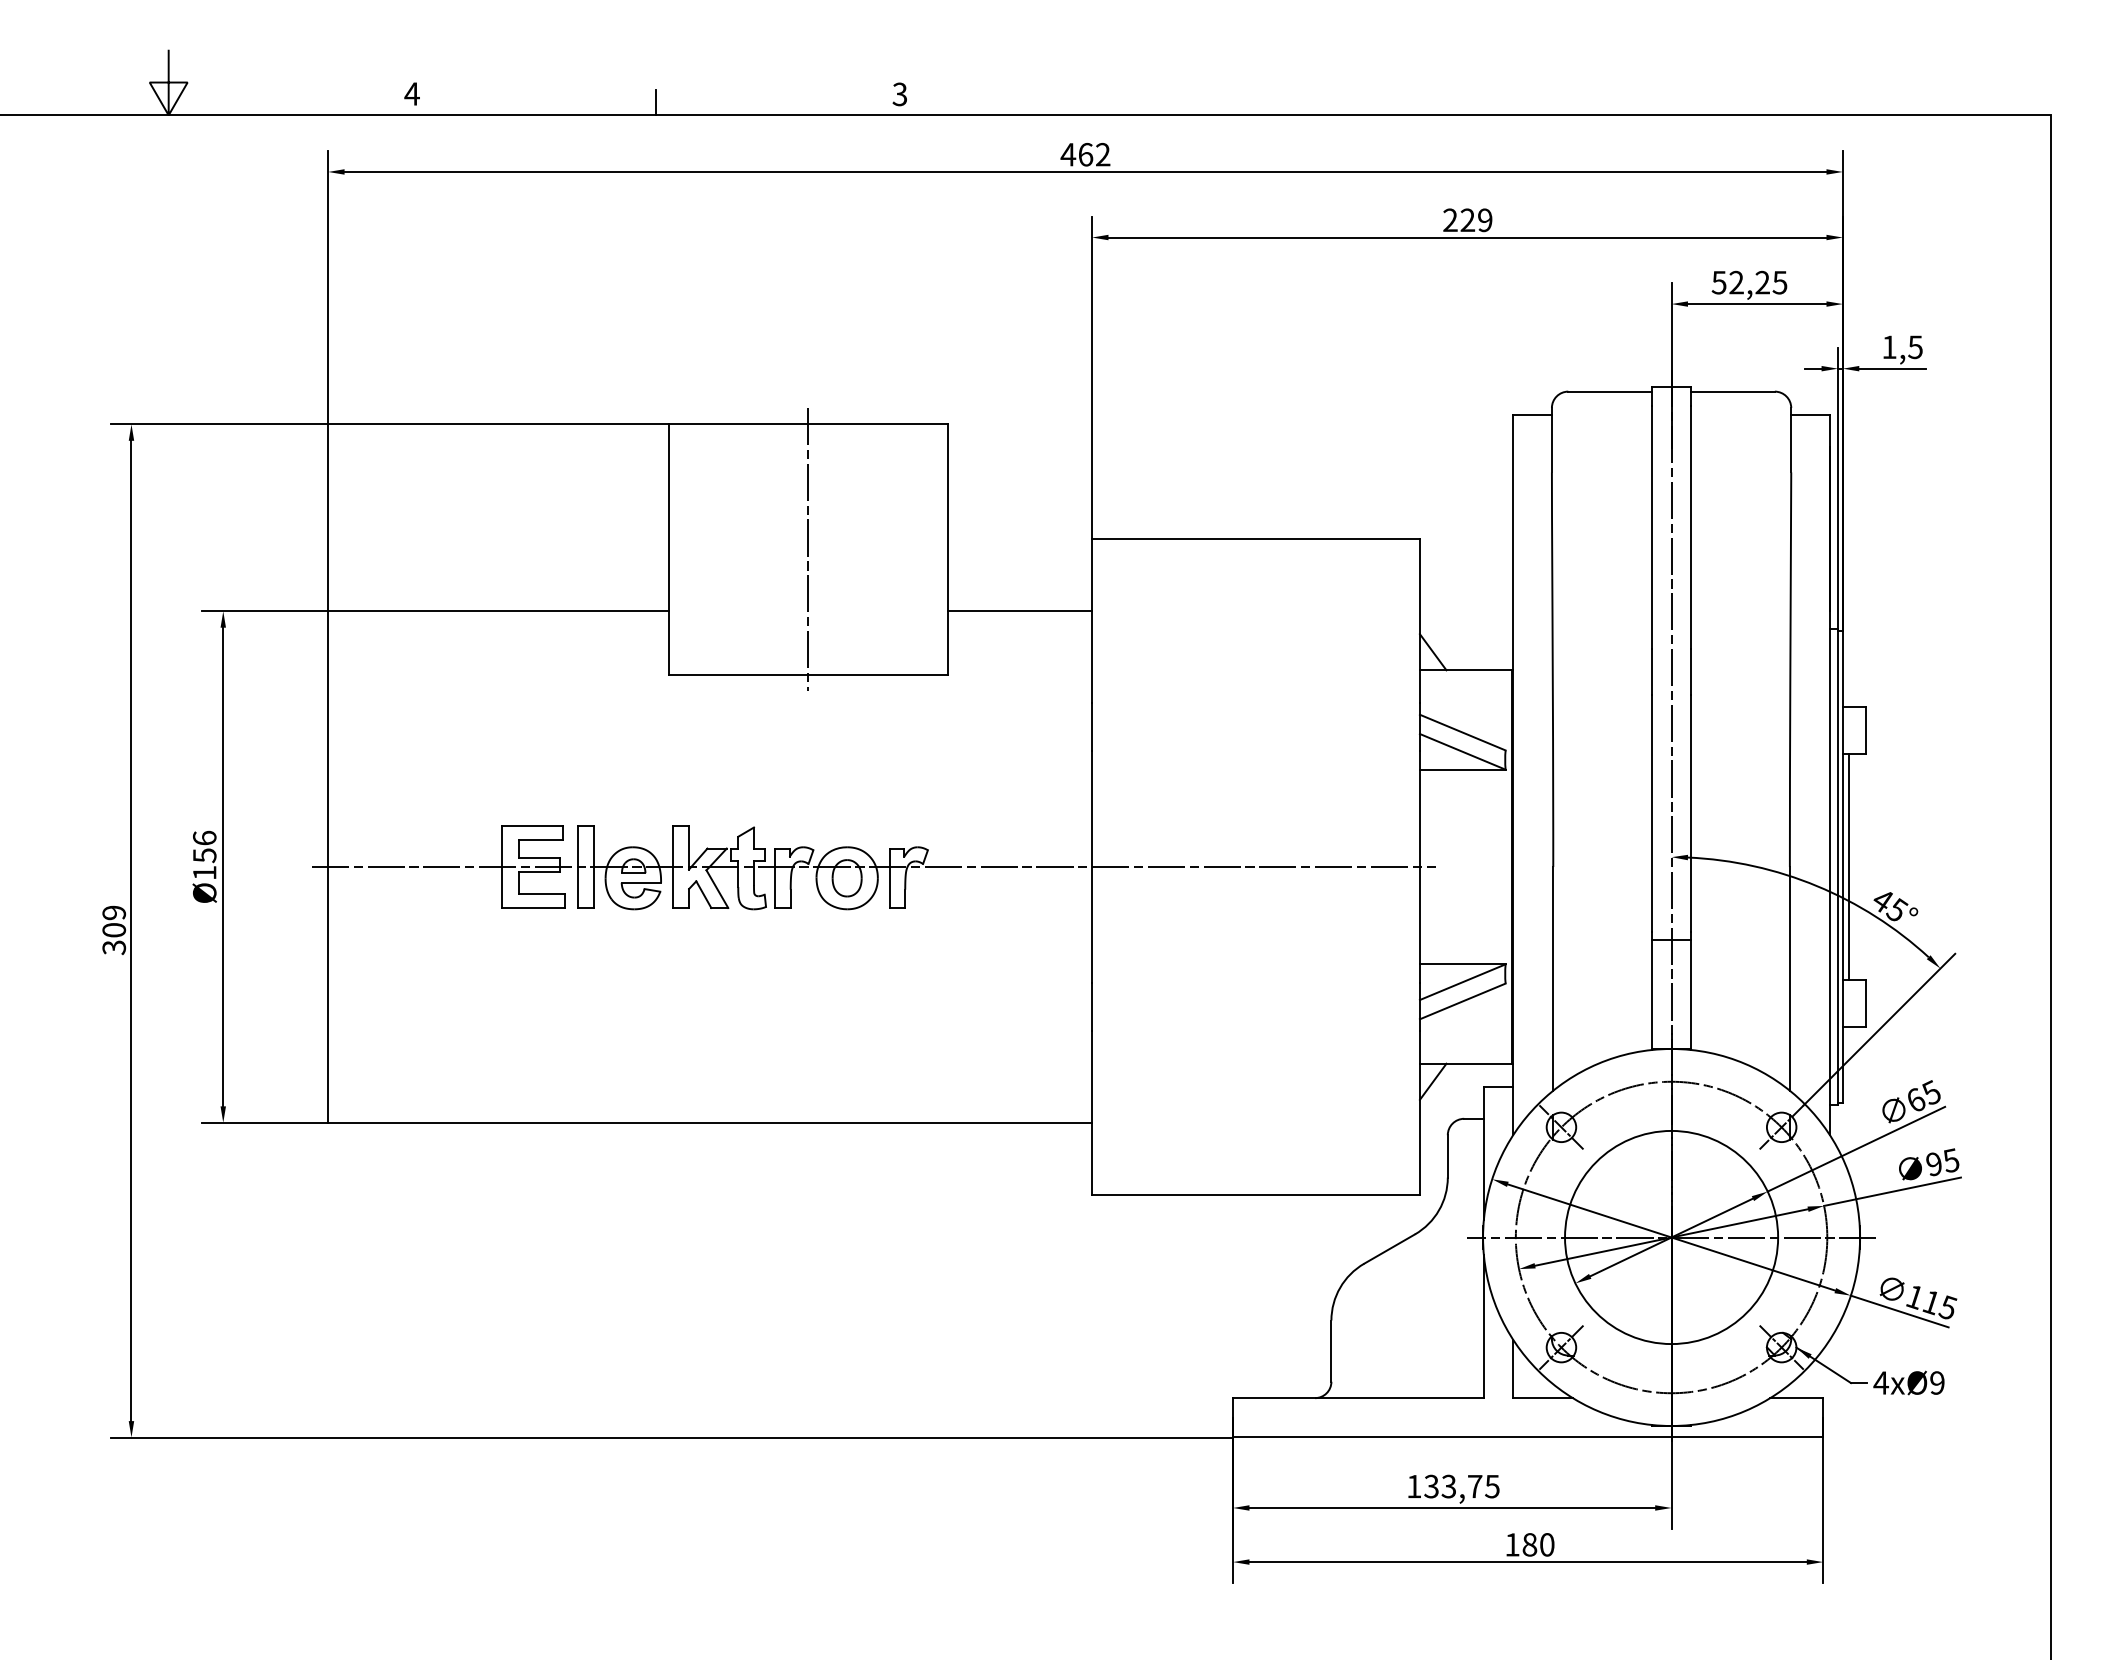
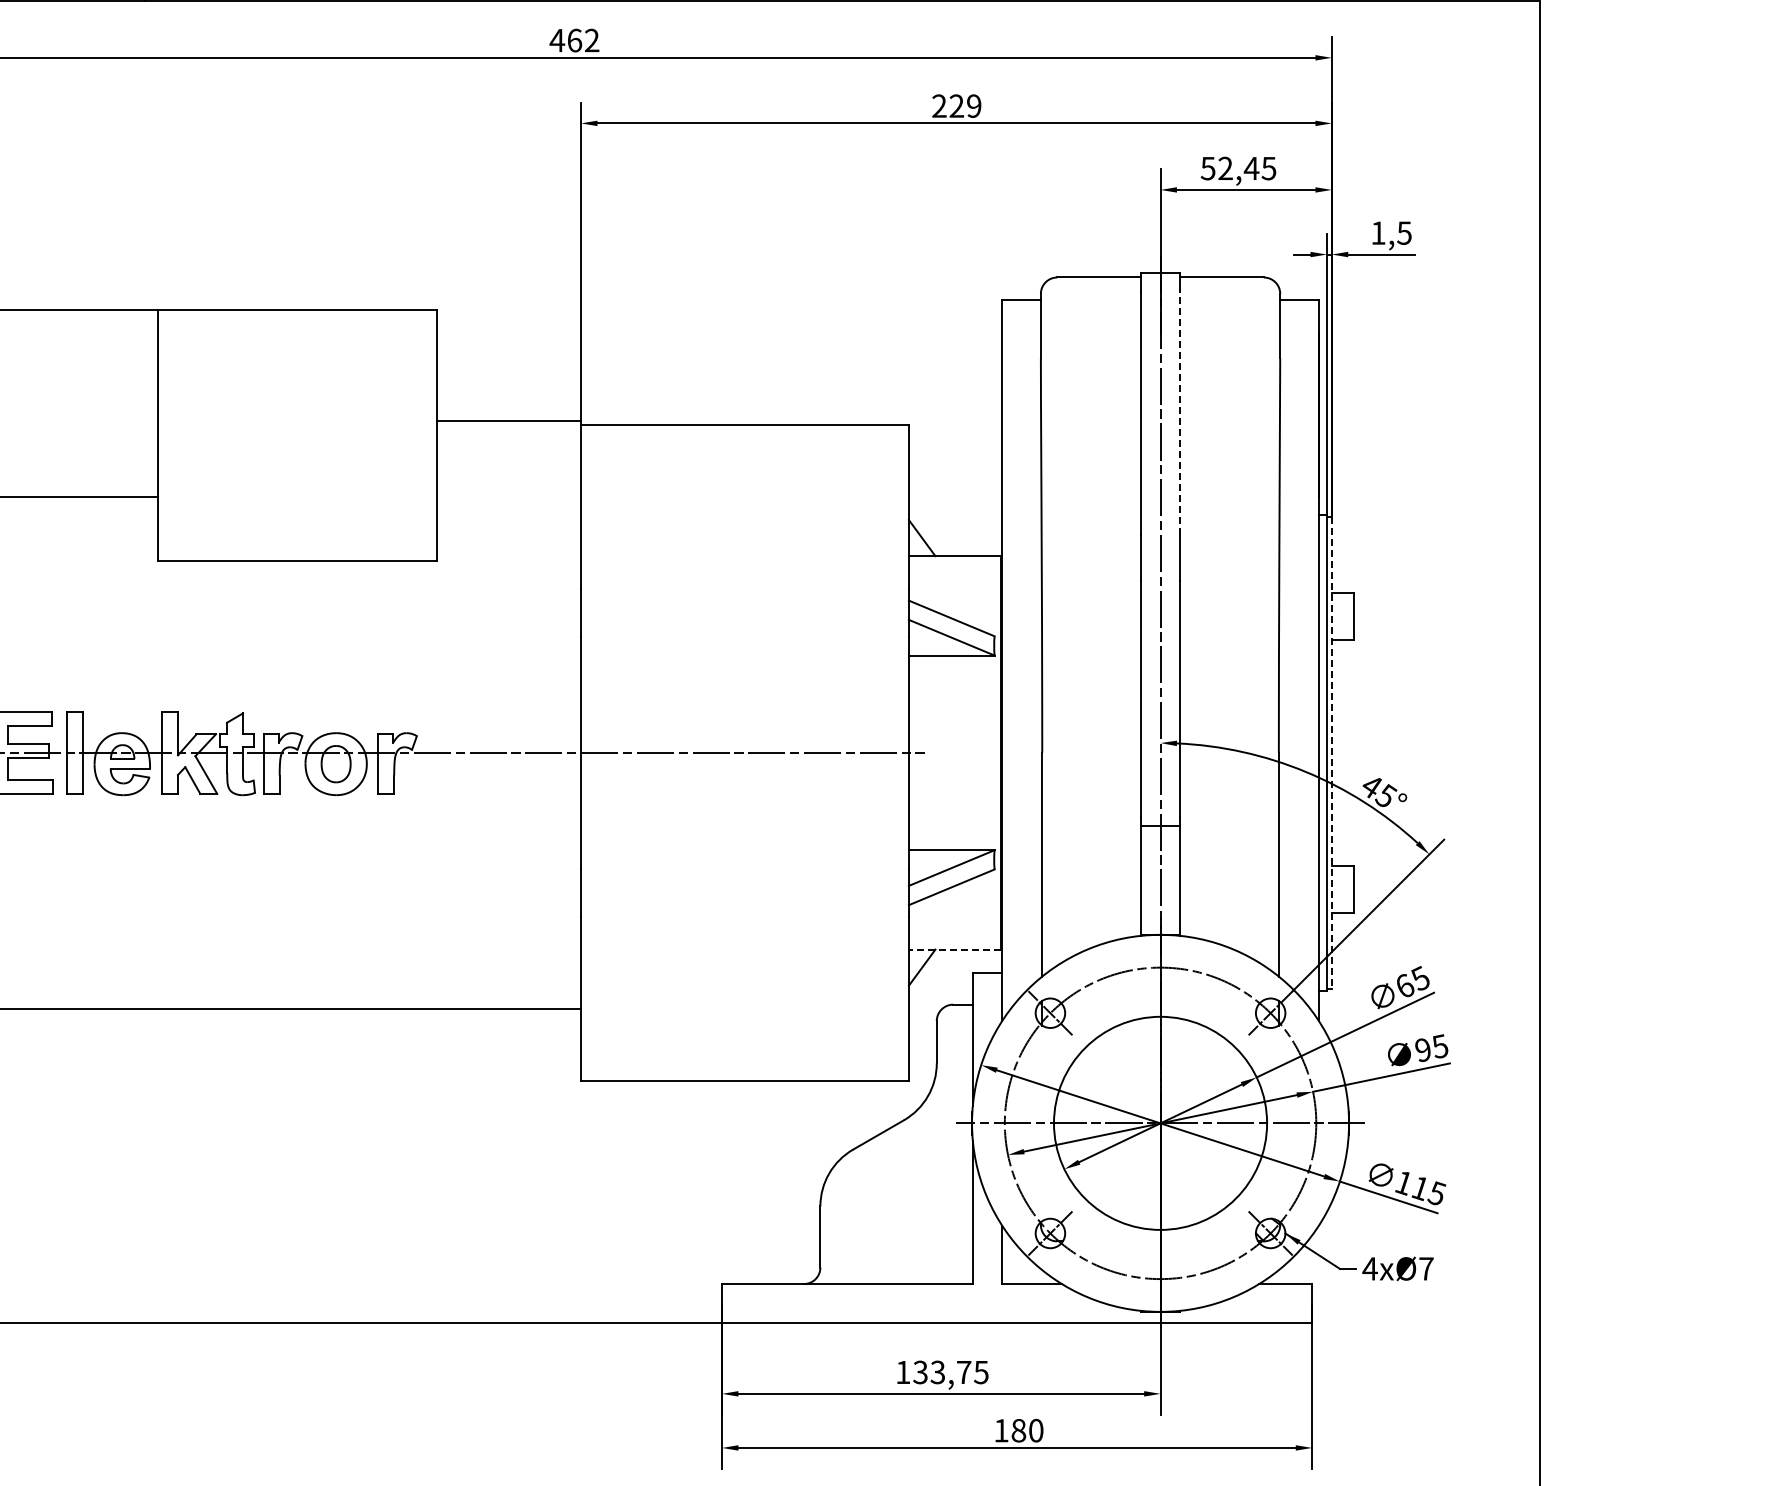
text: (1762, 282) -> (1251, 168), 52,25 -> 52,45
line: (1691, 526) -> (1180, 412), solid -> dashed
line: (808, 549) -> (297, 435), removed
line: (1019, 611) -> (508, 421), moved
line: (1849, 866) -> (1338, 752), removed
line: (1842, 867) -> (1331, 753), solid -> dashed
line: (1465, 1063) -> (954, 949), solid -> dashed
text: (1937, 1382) -> (1426, 1268), 4xØ9 -> 4xØ7

